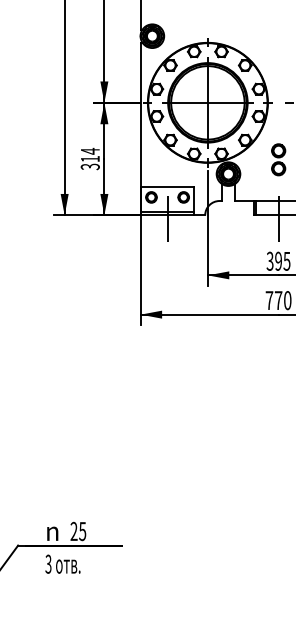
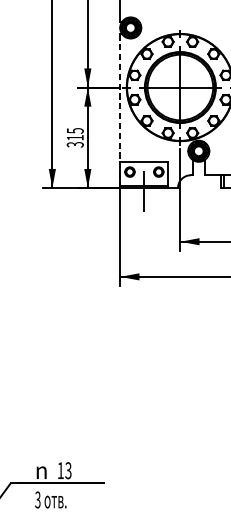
line: (140, 128) -> (120, 110), solid -> dashed
text: (90, 150) -> (75, 130), 314 -> 315
text: (78, 530) -> (64, 469), 25 -> 13

